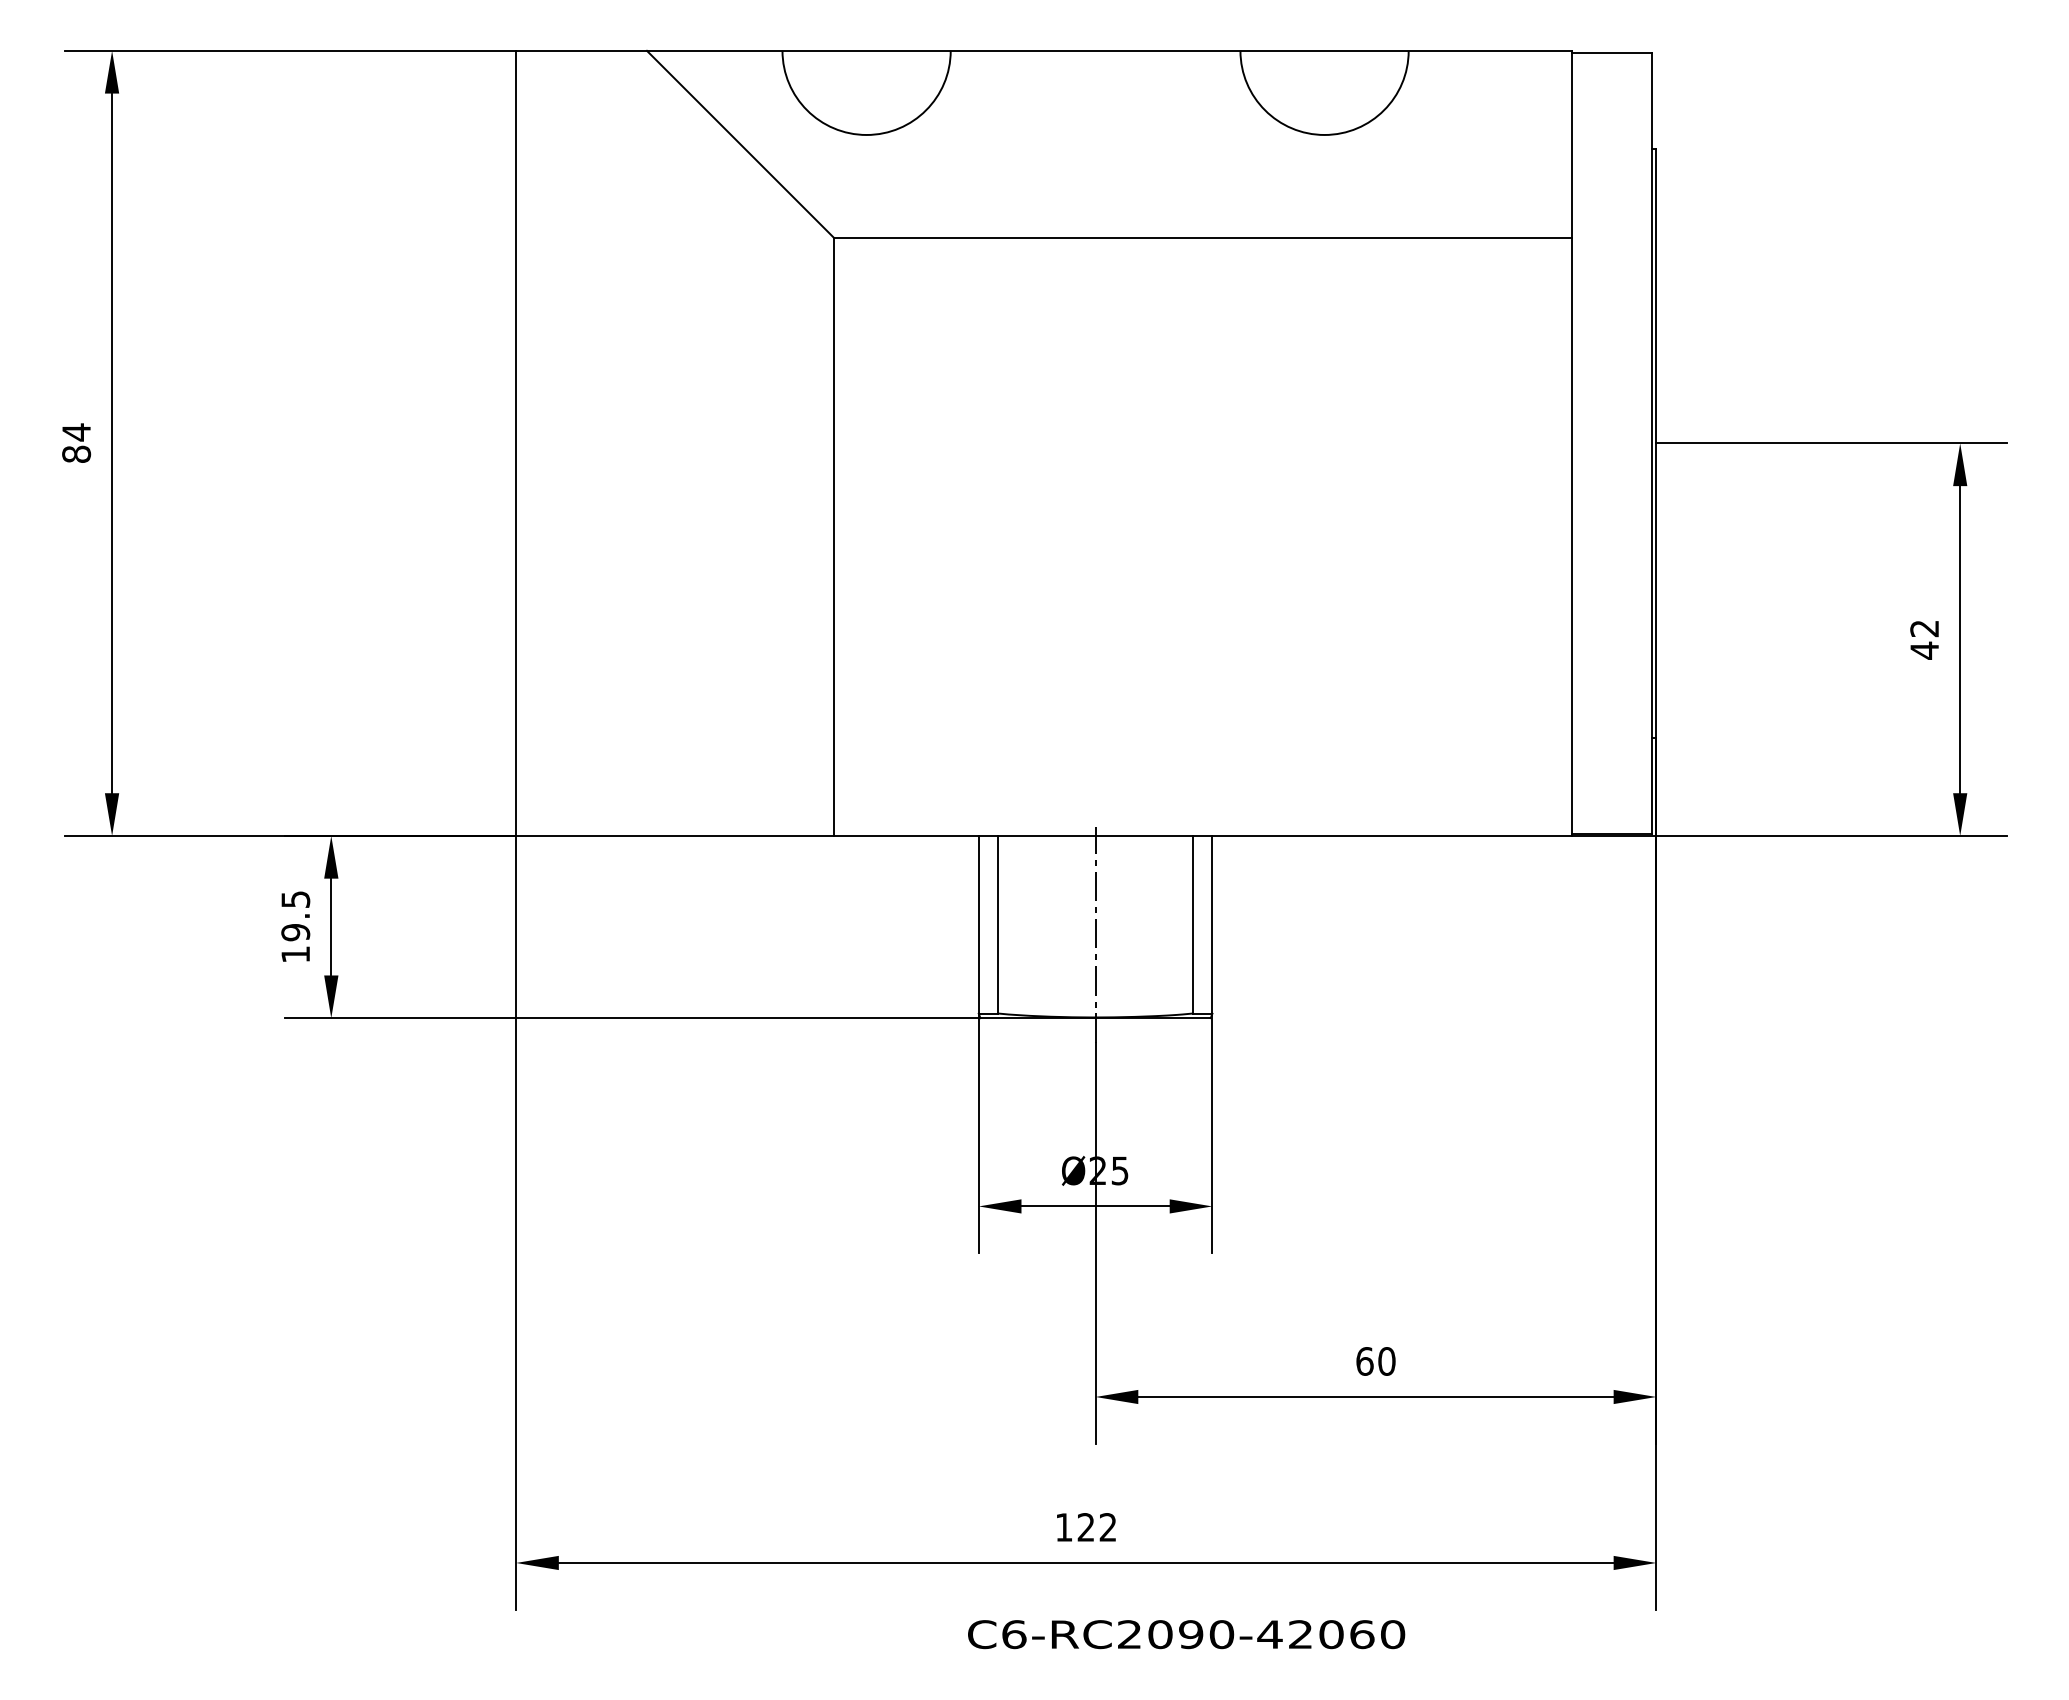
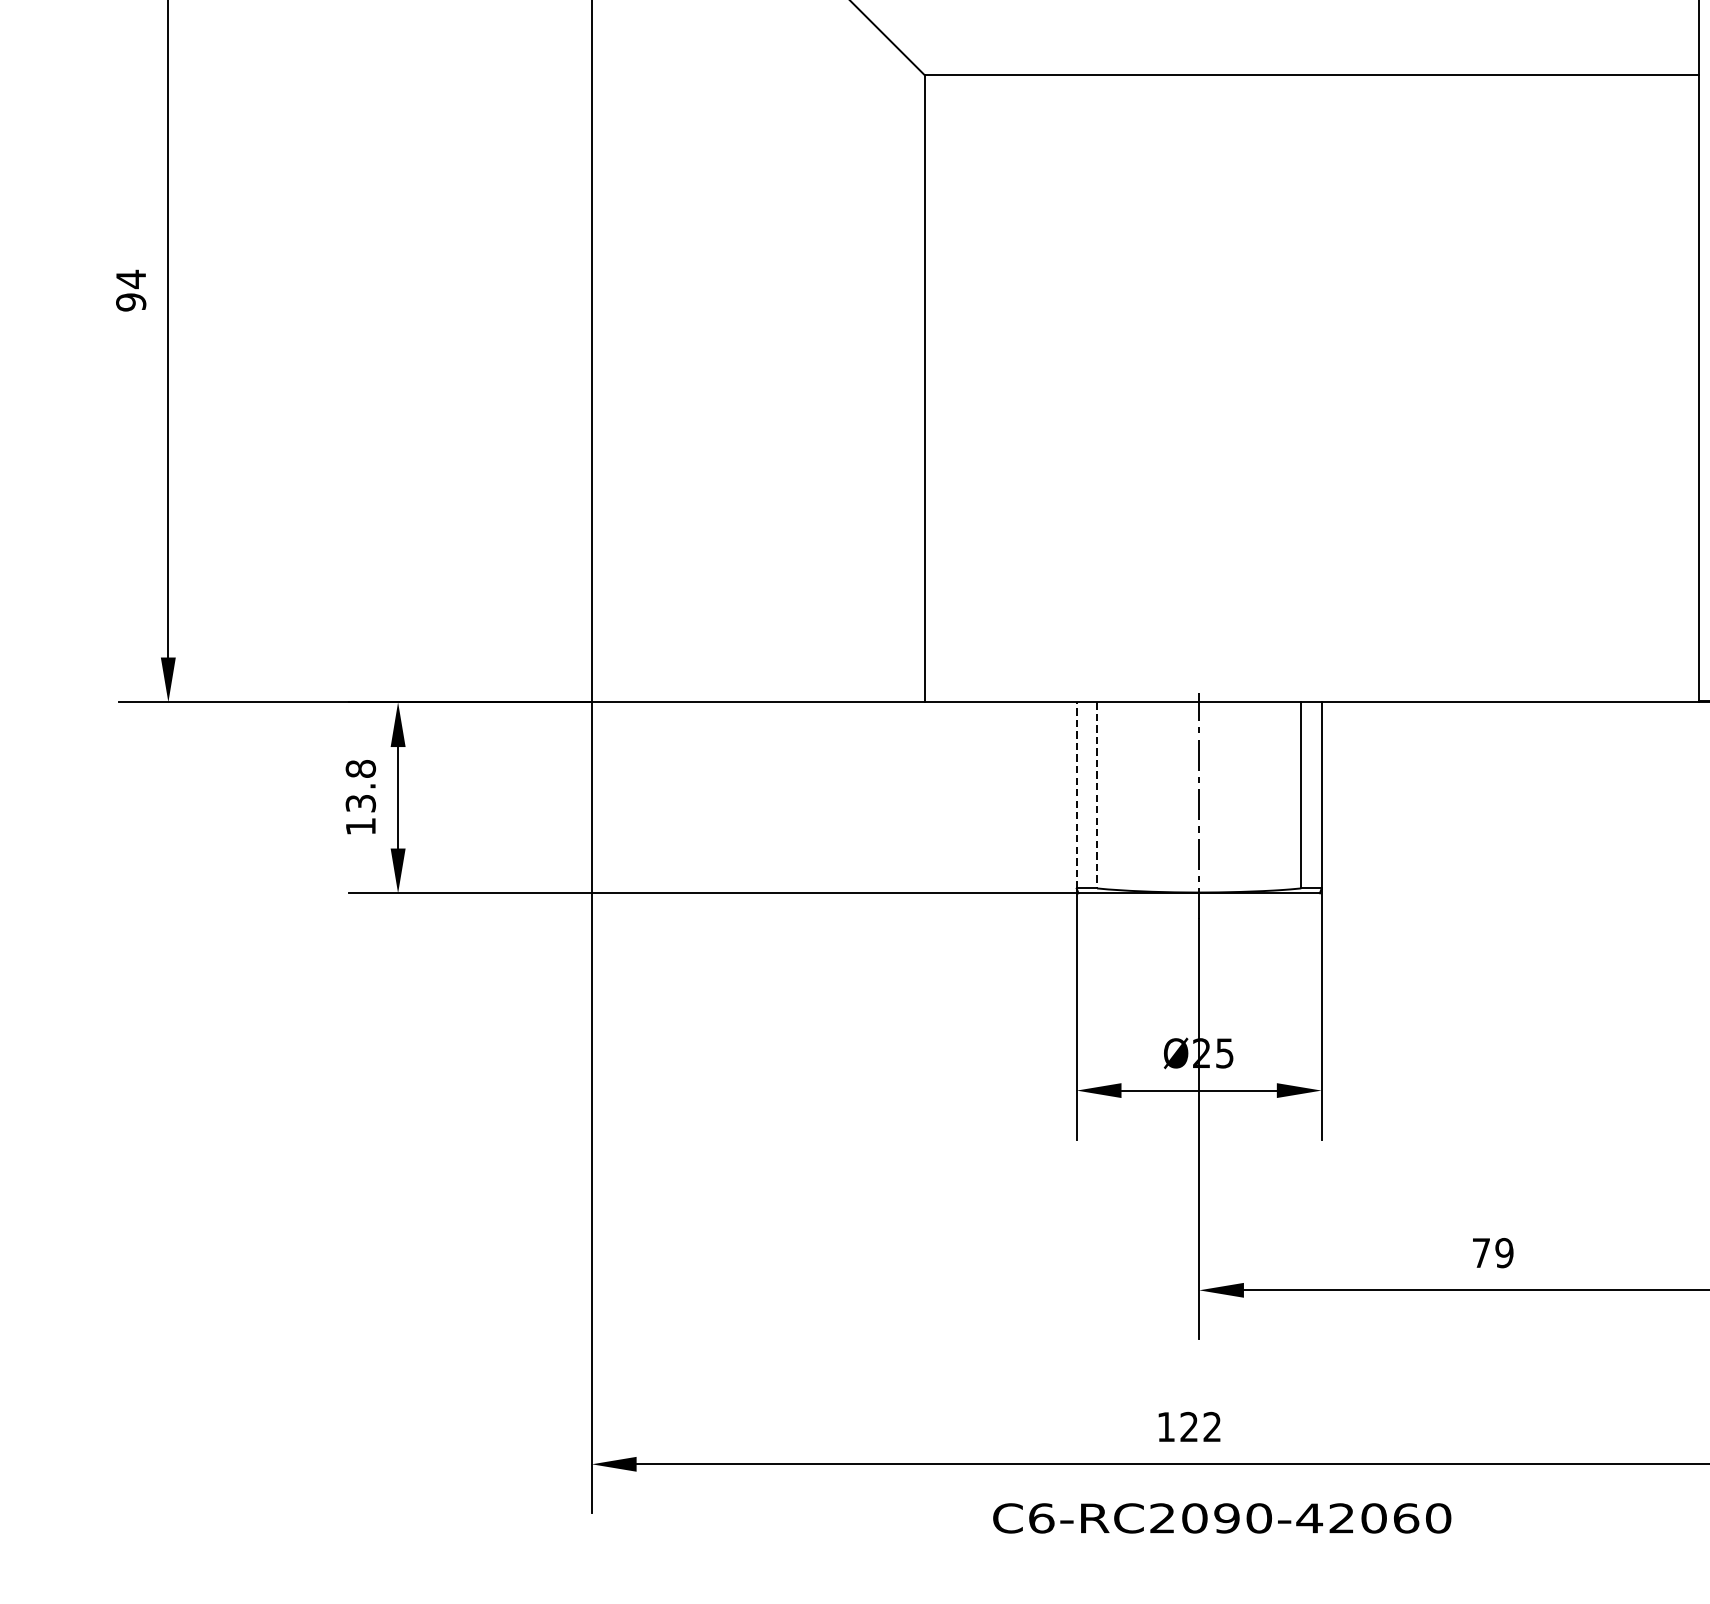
text: (76, 454) -> (131, 302), 84 -> 94
text: (295, 916) -> (360, 786), 19.5 -> 13.8
line: (978, 924) -> (1076, 795), solid -> dashed
line: (998, 924) -> (1097, 795), solid -> dashed
text: (1375, 1361) -> (1492, 1253), 60 -> 79
text: (1186, 1634) -> (1222, 1518), moved

